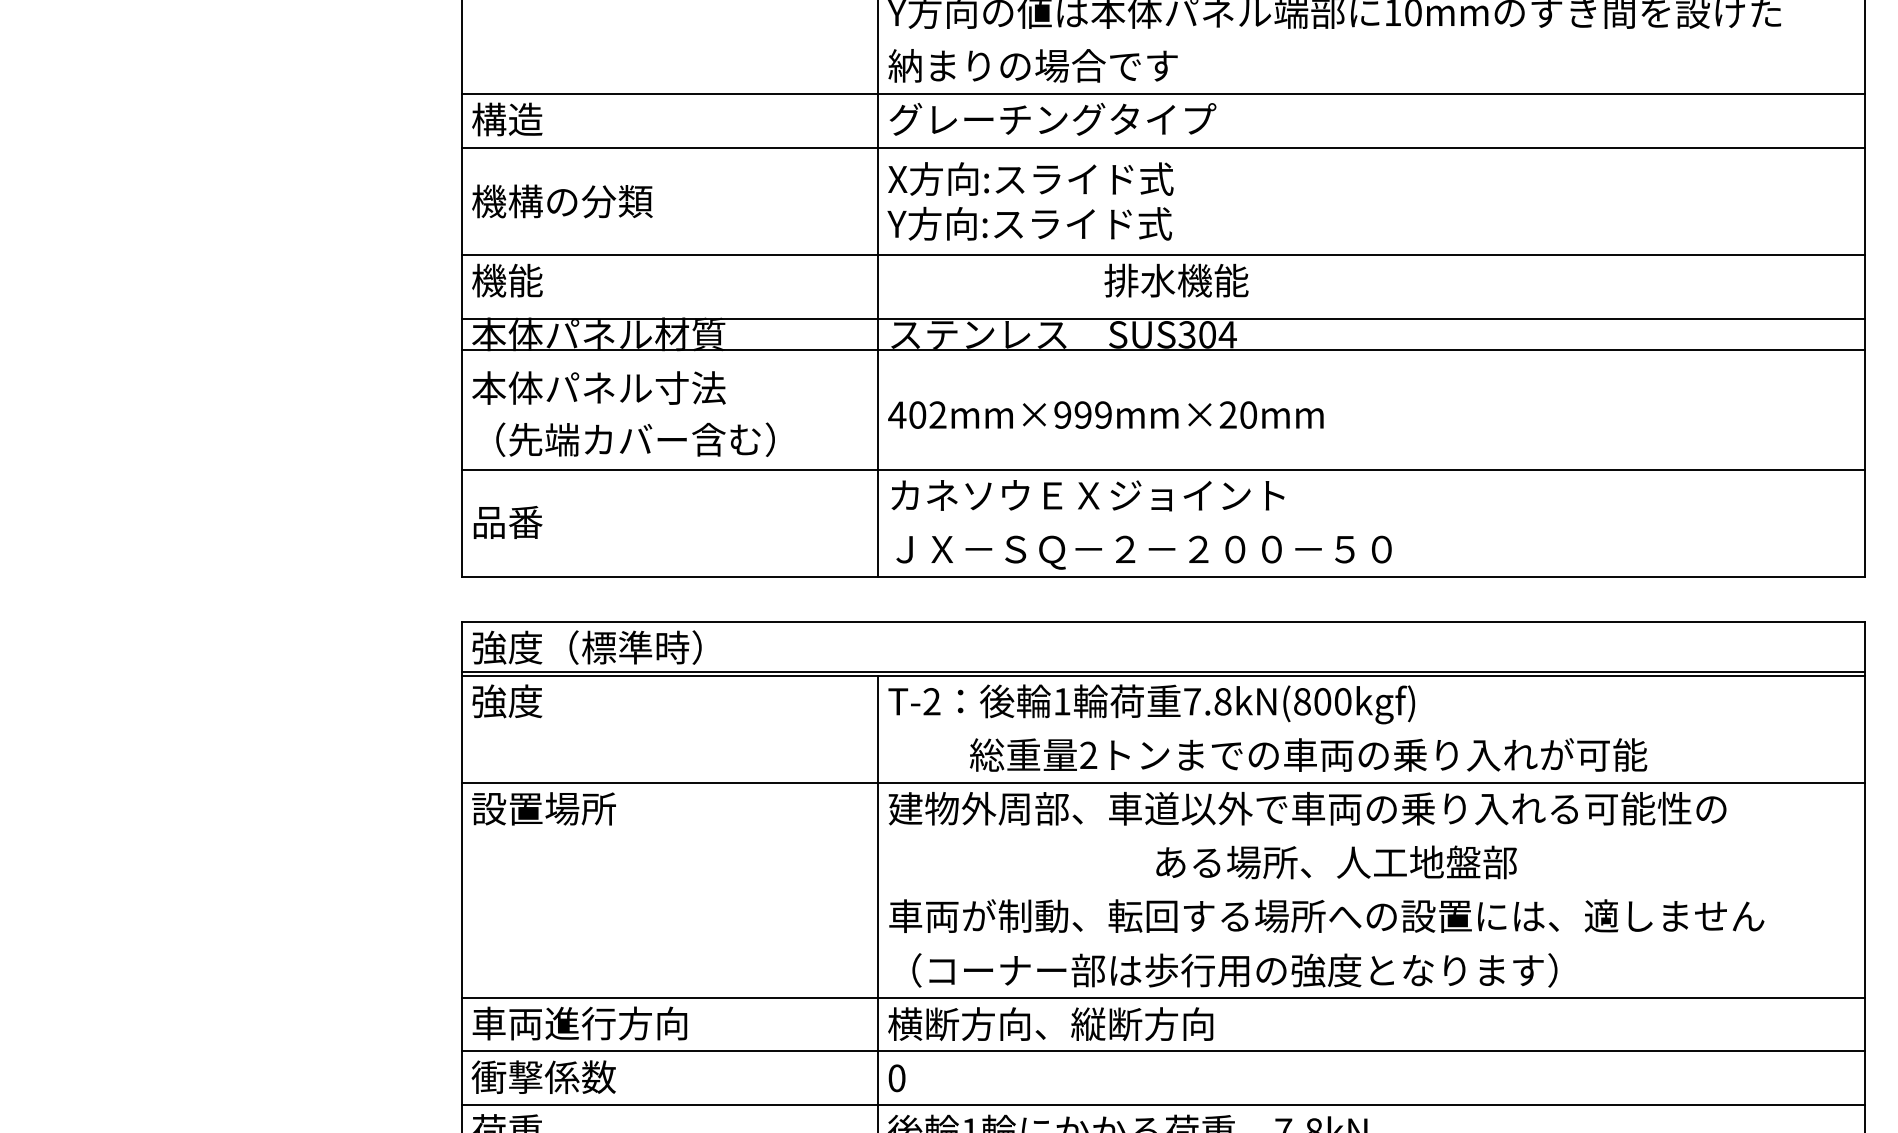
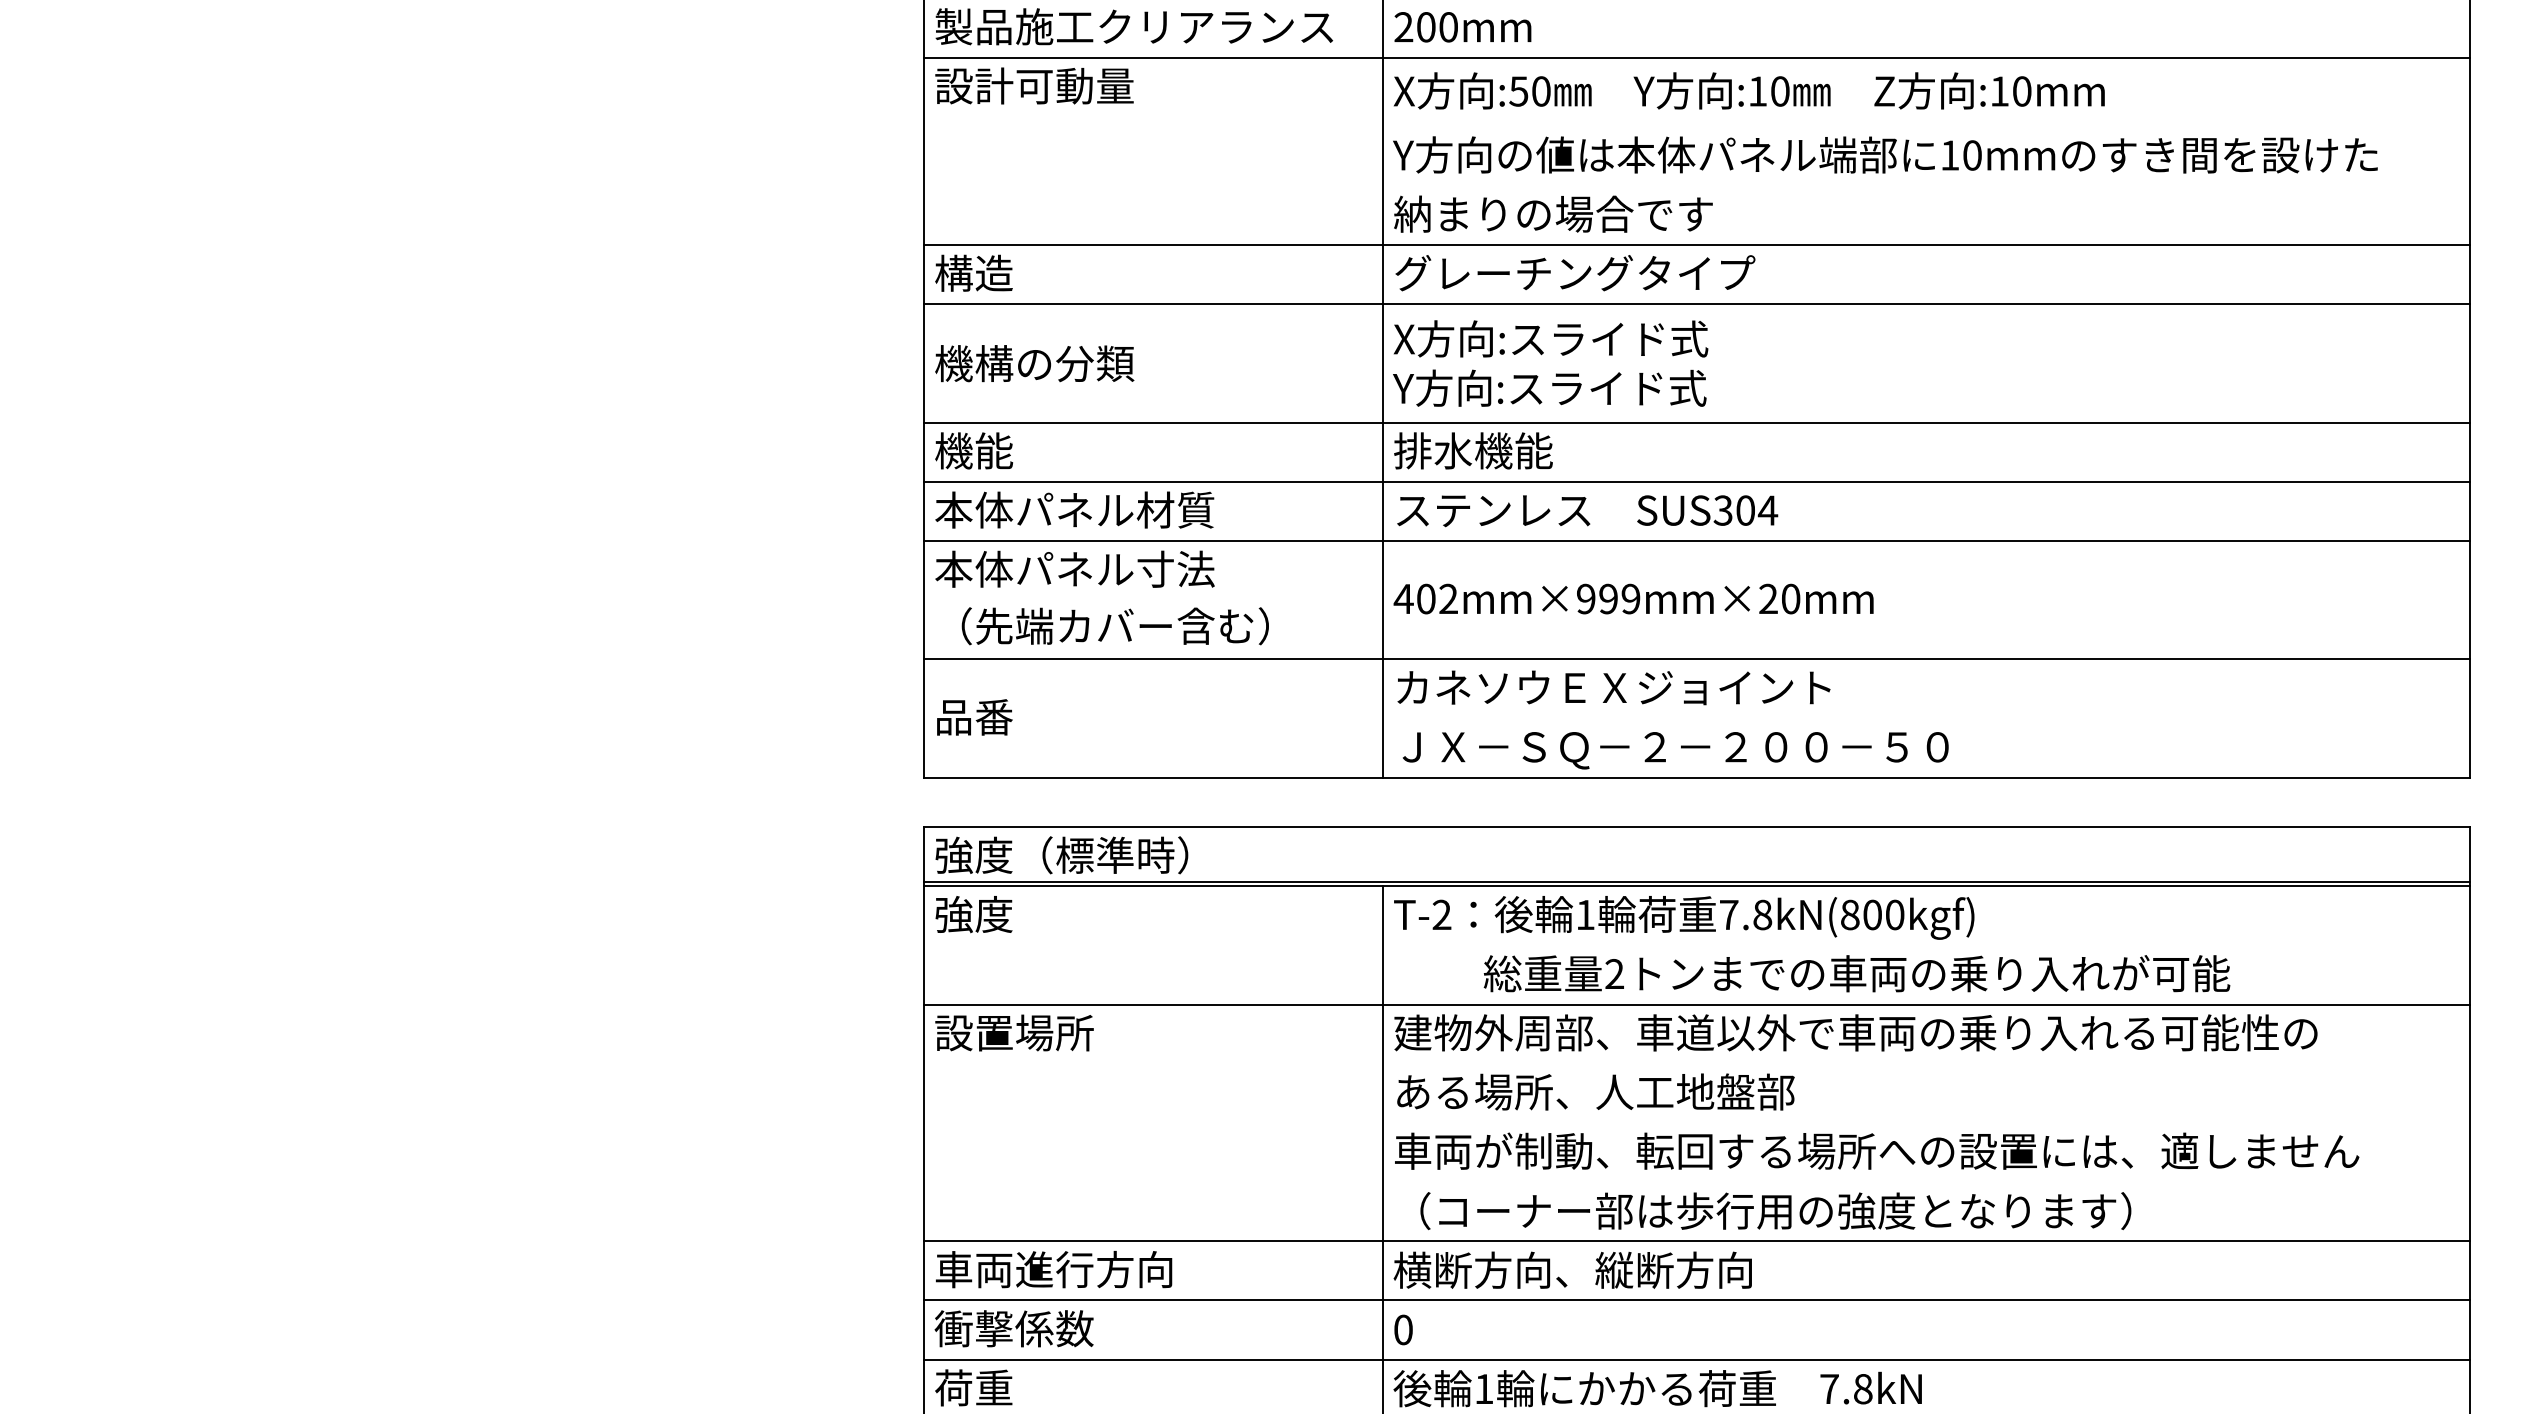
text: (1176, 280) -> (1473, 450), moved
line: (1162, 318) -> (1696, 540), moved
line: (1162, 350) -> (1696, 481), moved
text: (1336, 861) -> (1595, 1091), moved

